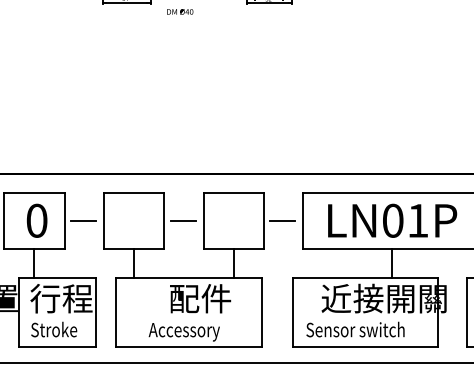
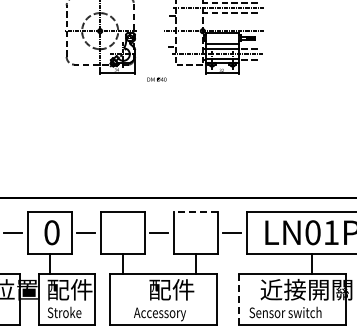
line: (232, 193) -> (195, 212), solid -> dashed
text: (60, 298) -> (69, 289), 行程 -> 配件
line: (292, 313) -> (239, 300), solid -> dashed

